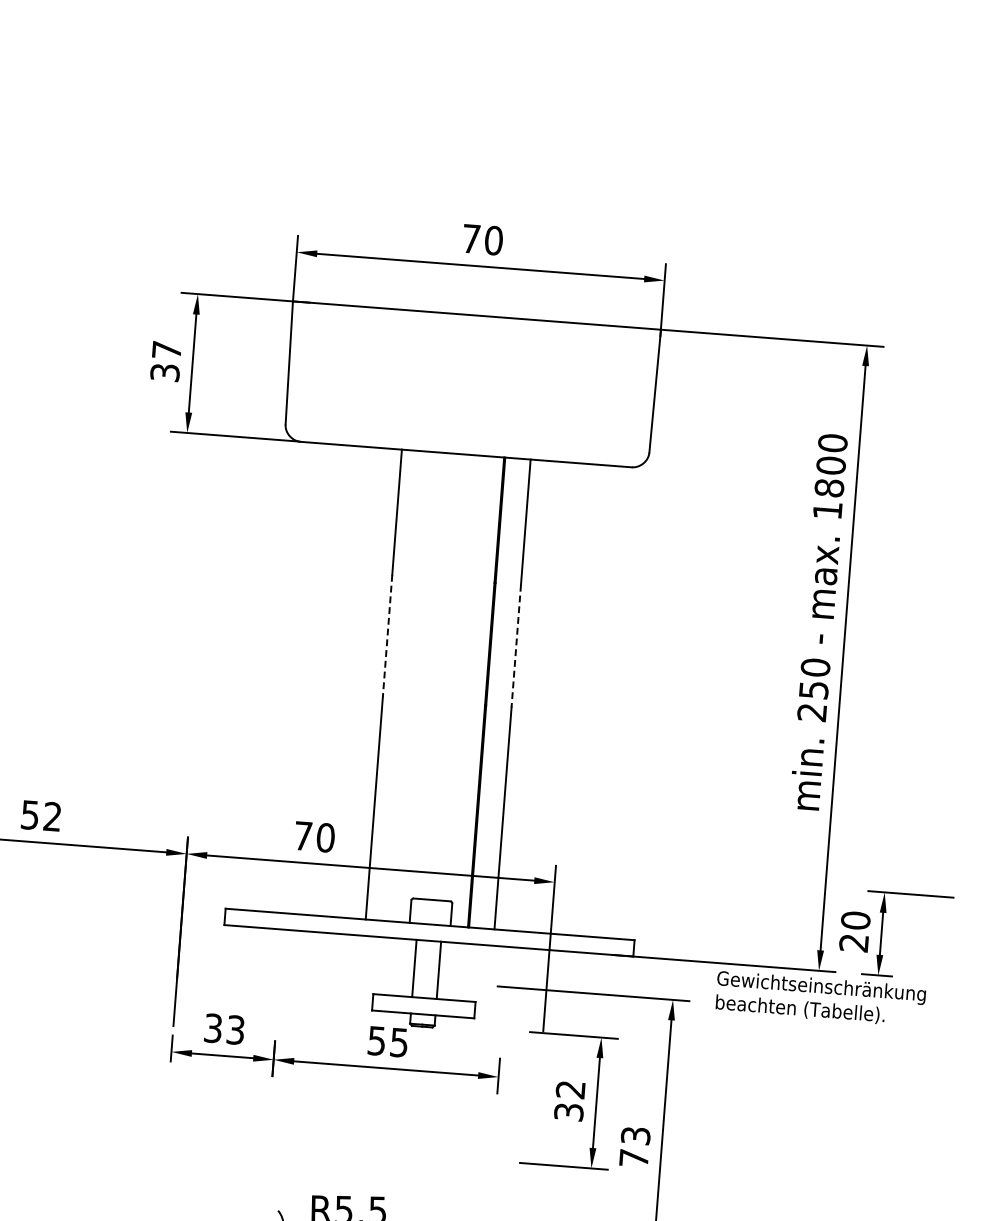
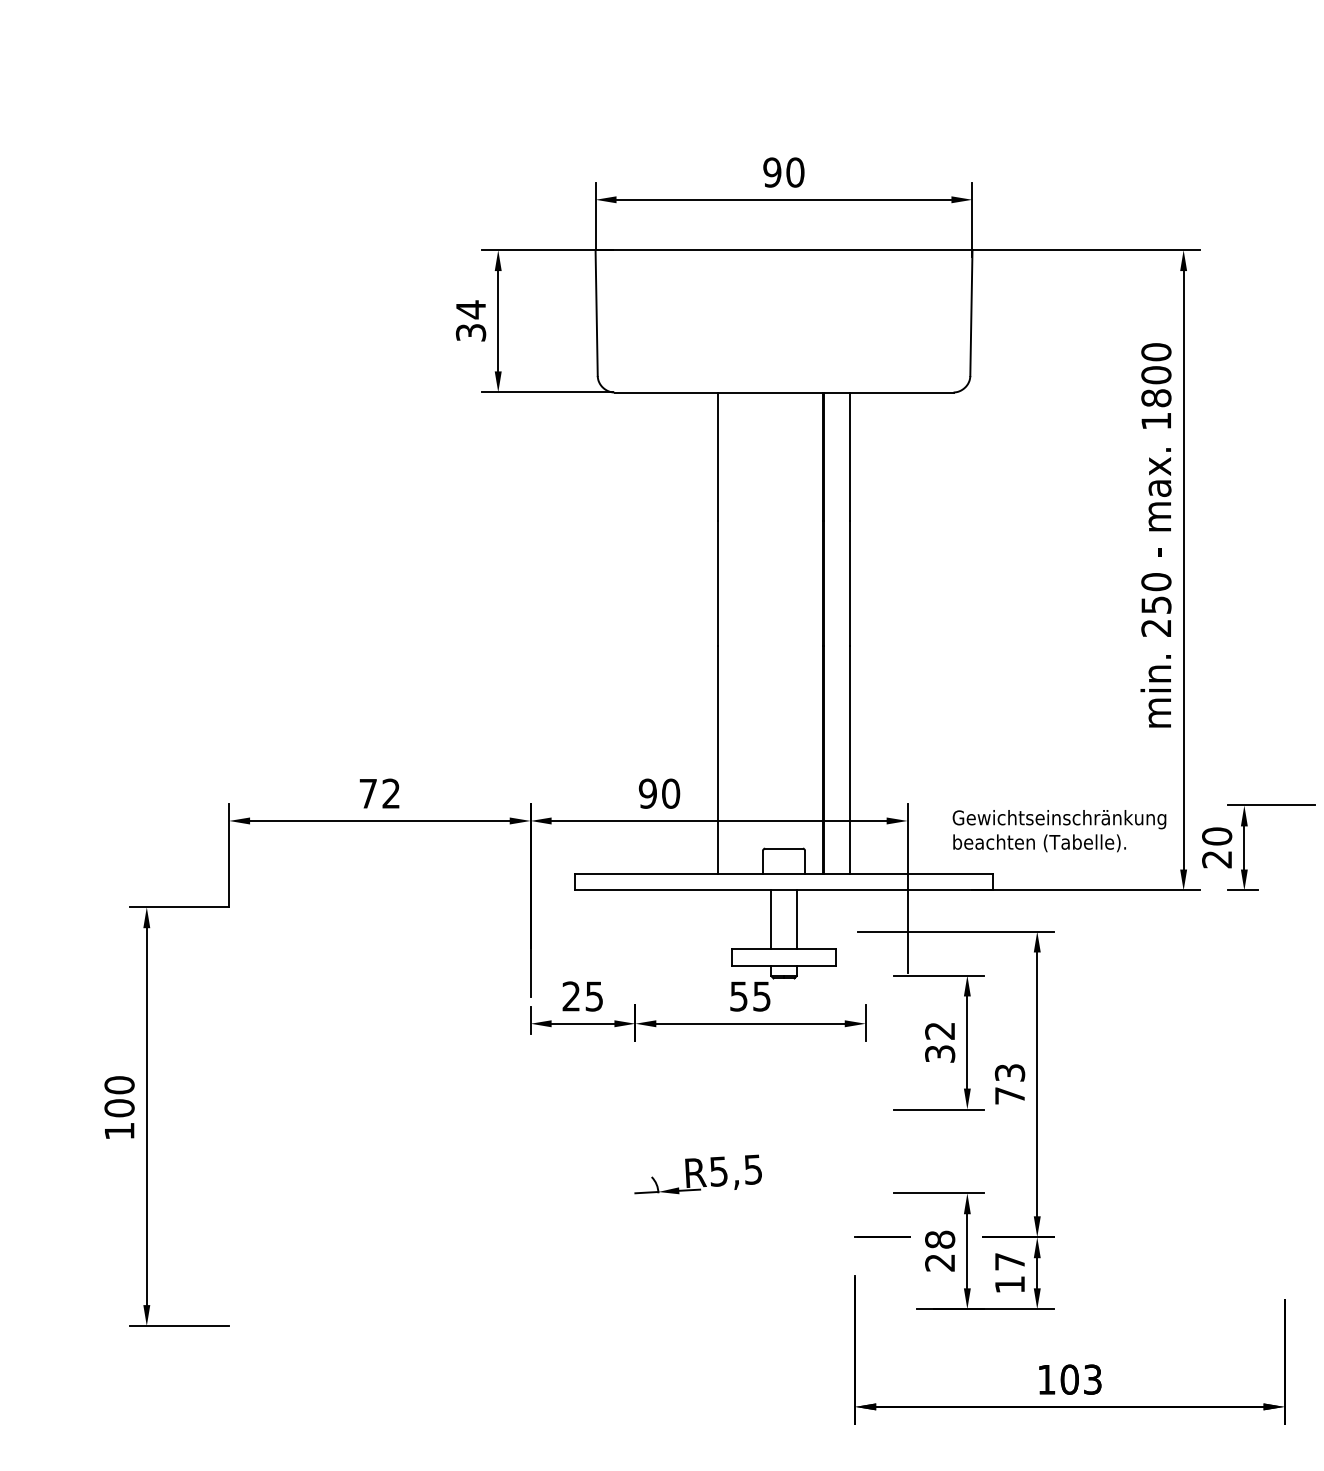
text: (471, 238) -> (772, 172), 70 -> 90
text: (166, 349) -> (470, 309), 37 -> 34
line: (387, 636) -> (718, 583), dashed -> solid
line: (515, 645) -> (849, 583), dashed -> solid
text: (29, 814) -> (367, 793), 52 -> 72
text: (302, 835) -> (647, 793), 70 -> 90
text: (820, 999) -> (1059, 831), moved
text: (224, 1029) -> (582, 996), 33 -> 25

